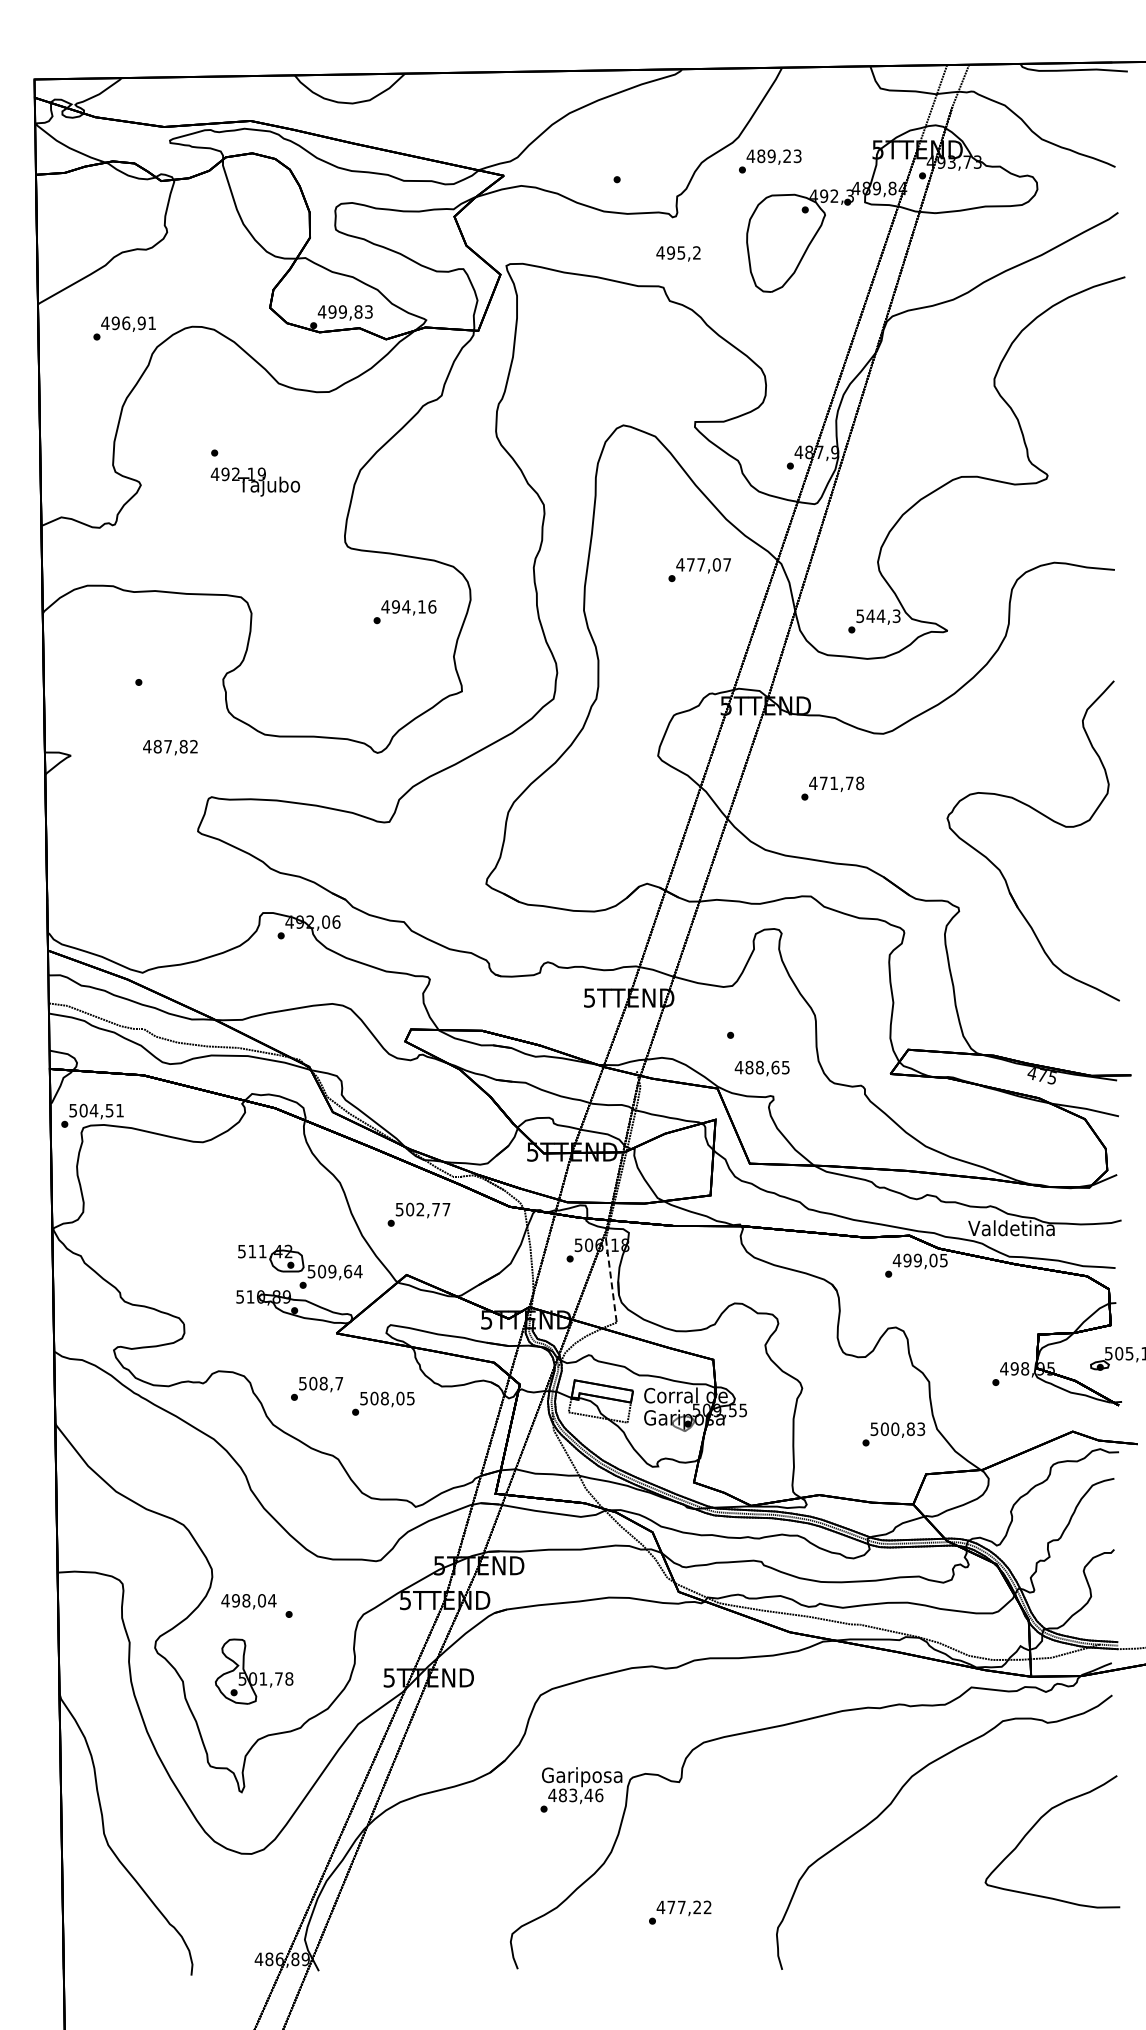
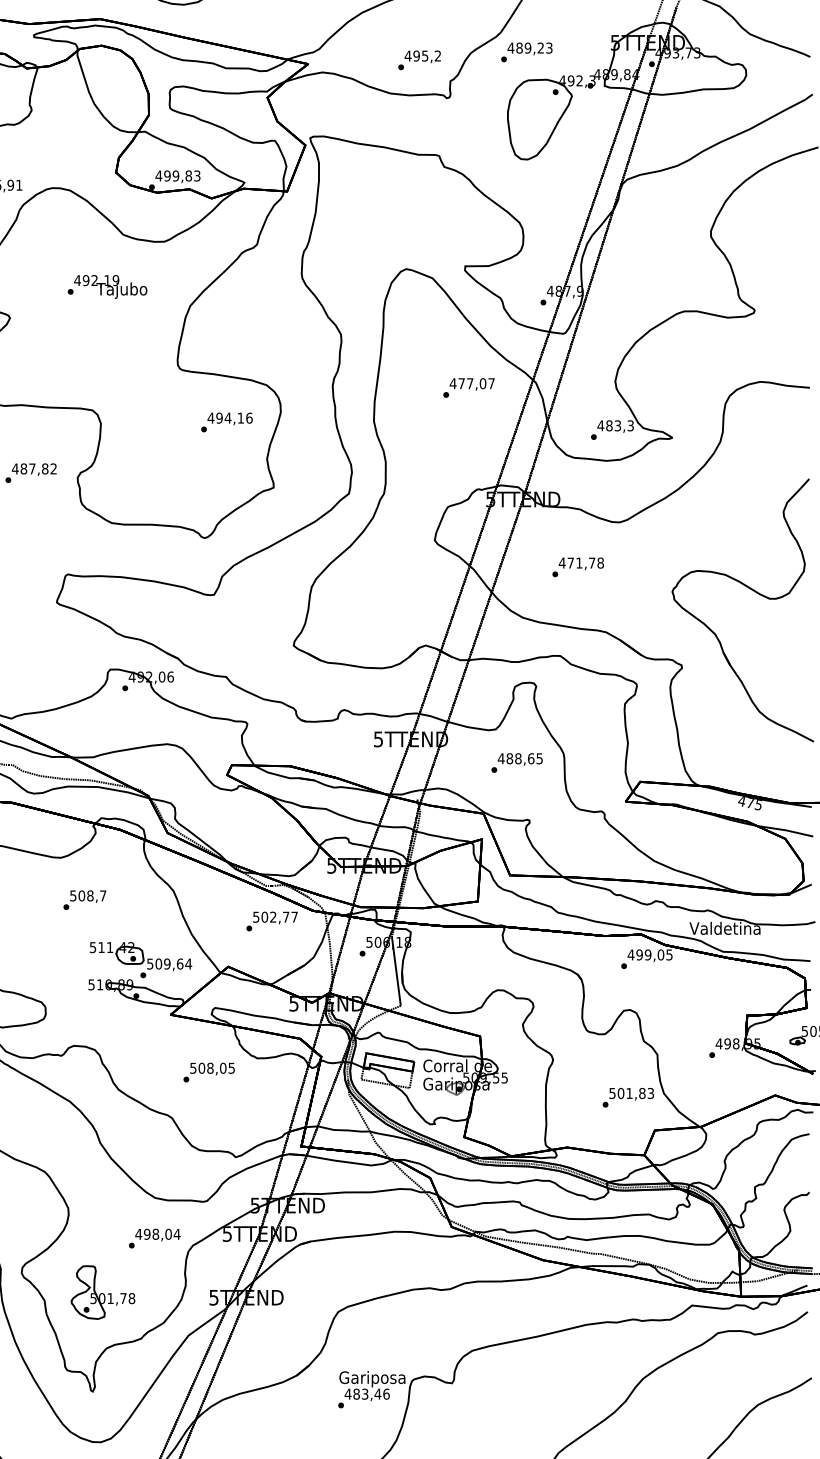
text: (678, 253) -> (422, 56), moved
text: (254, 481) -> (109, 286), moved
text: (870, 616) -> (609, 426), 544,3 -> 483,3
text: (170, 747) -> (34, 469), moved
text: (761, 1068) -> (519, 759), moved
text: (418, 1214) -> (271, 921), moved
line: (611, 1281) -> (396, 972), dashed -> solid
text: (317, 1388) -> (85, 899), moved
text: (895, 1428) -> (629, 1092), 500,83 -> 501,83
text: (248, 1601) -> (157, 1234), moved

